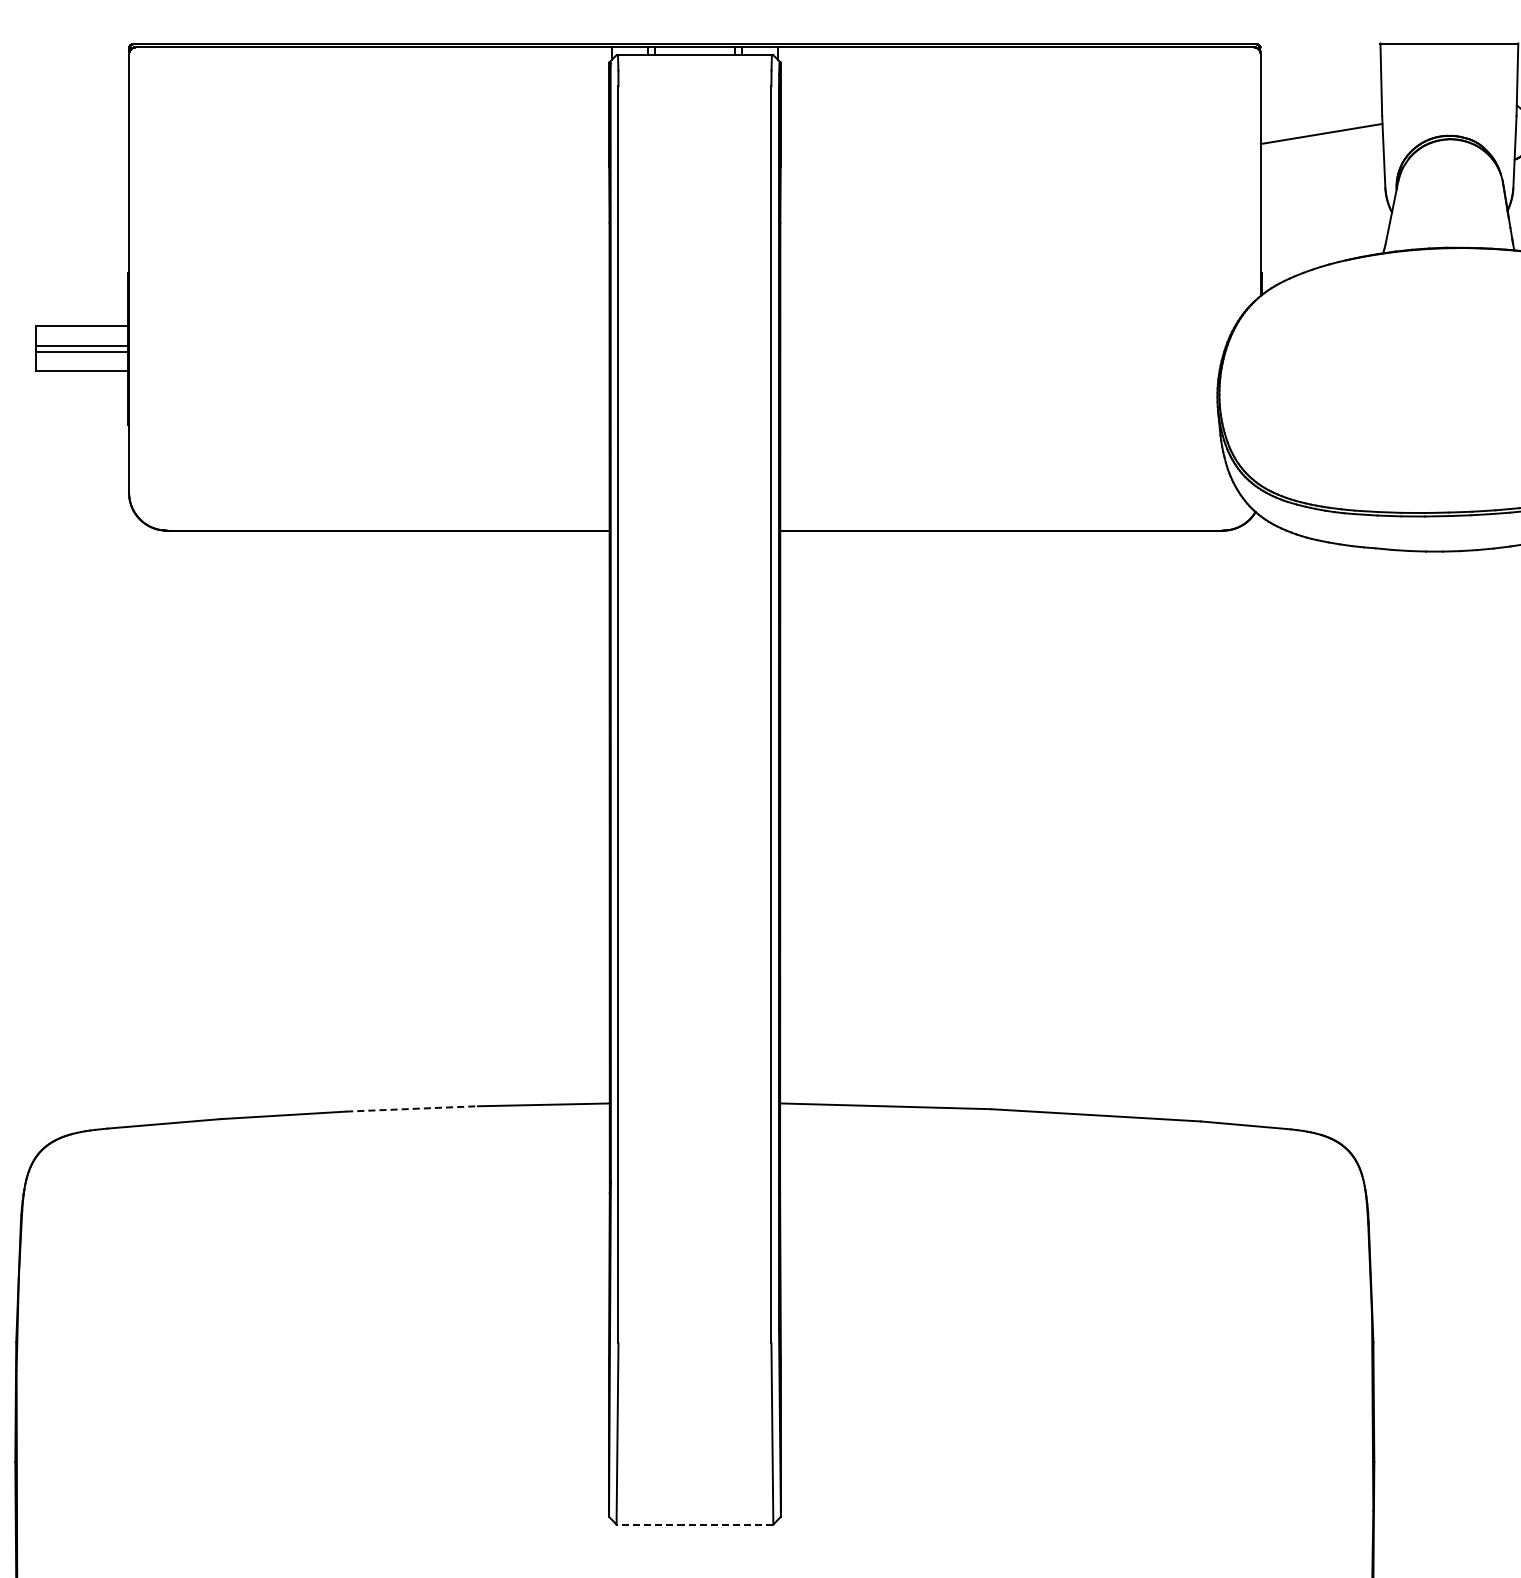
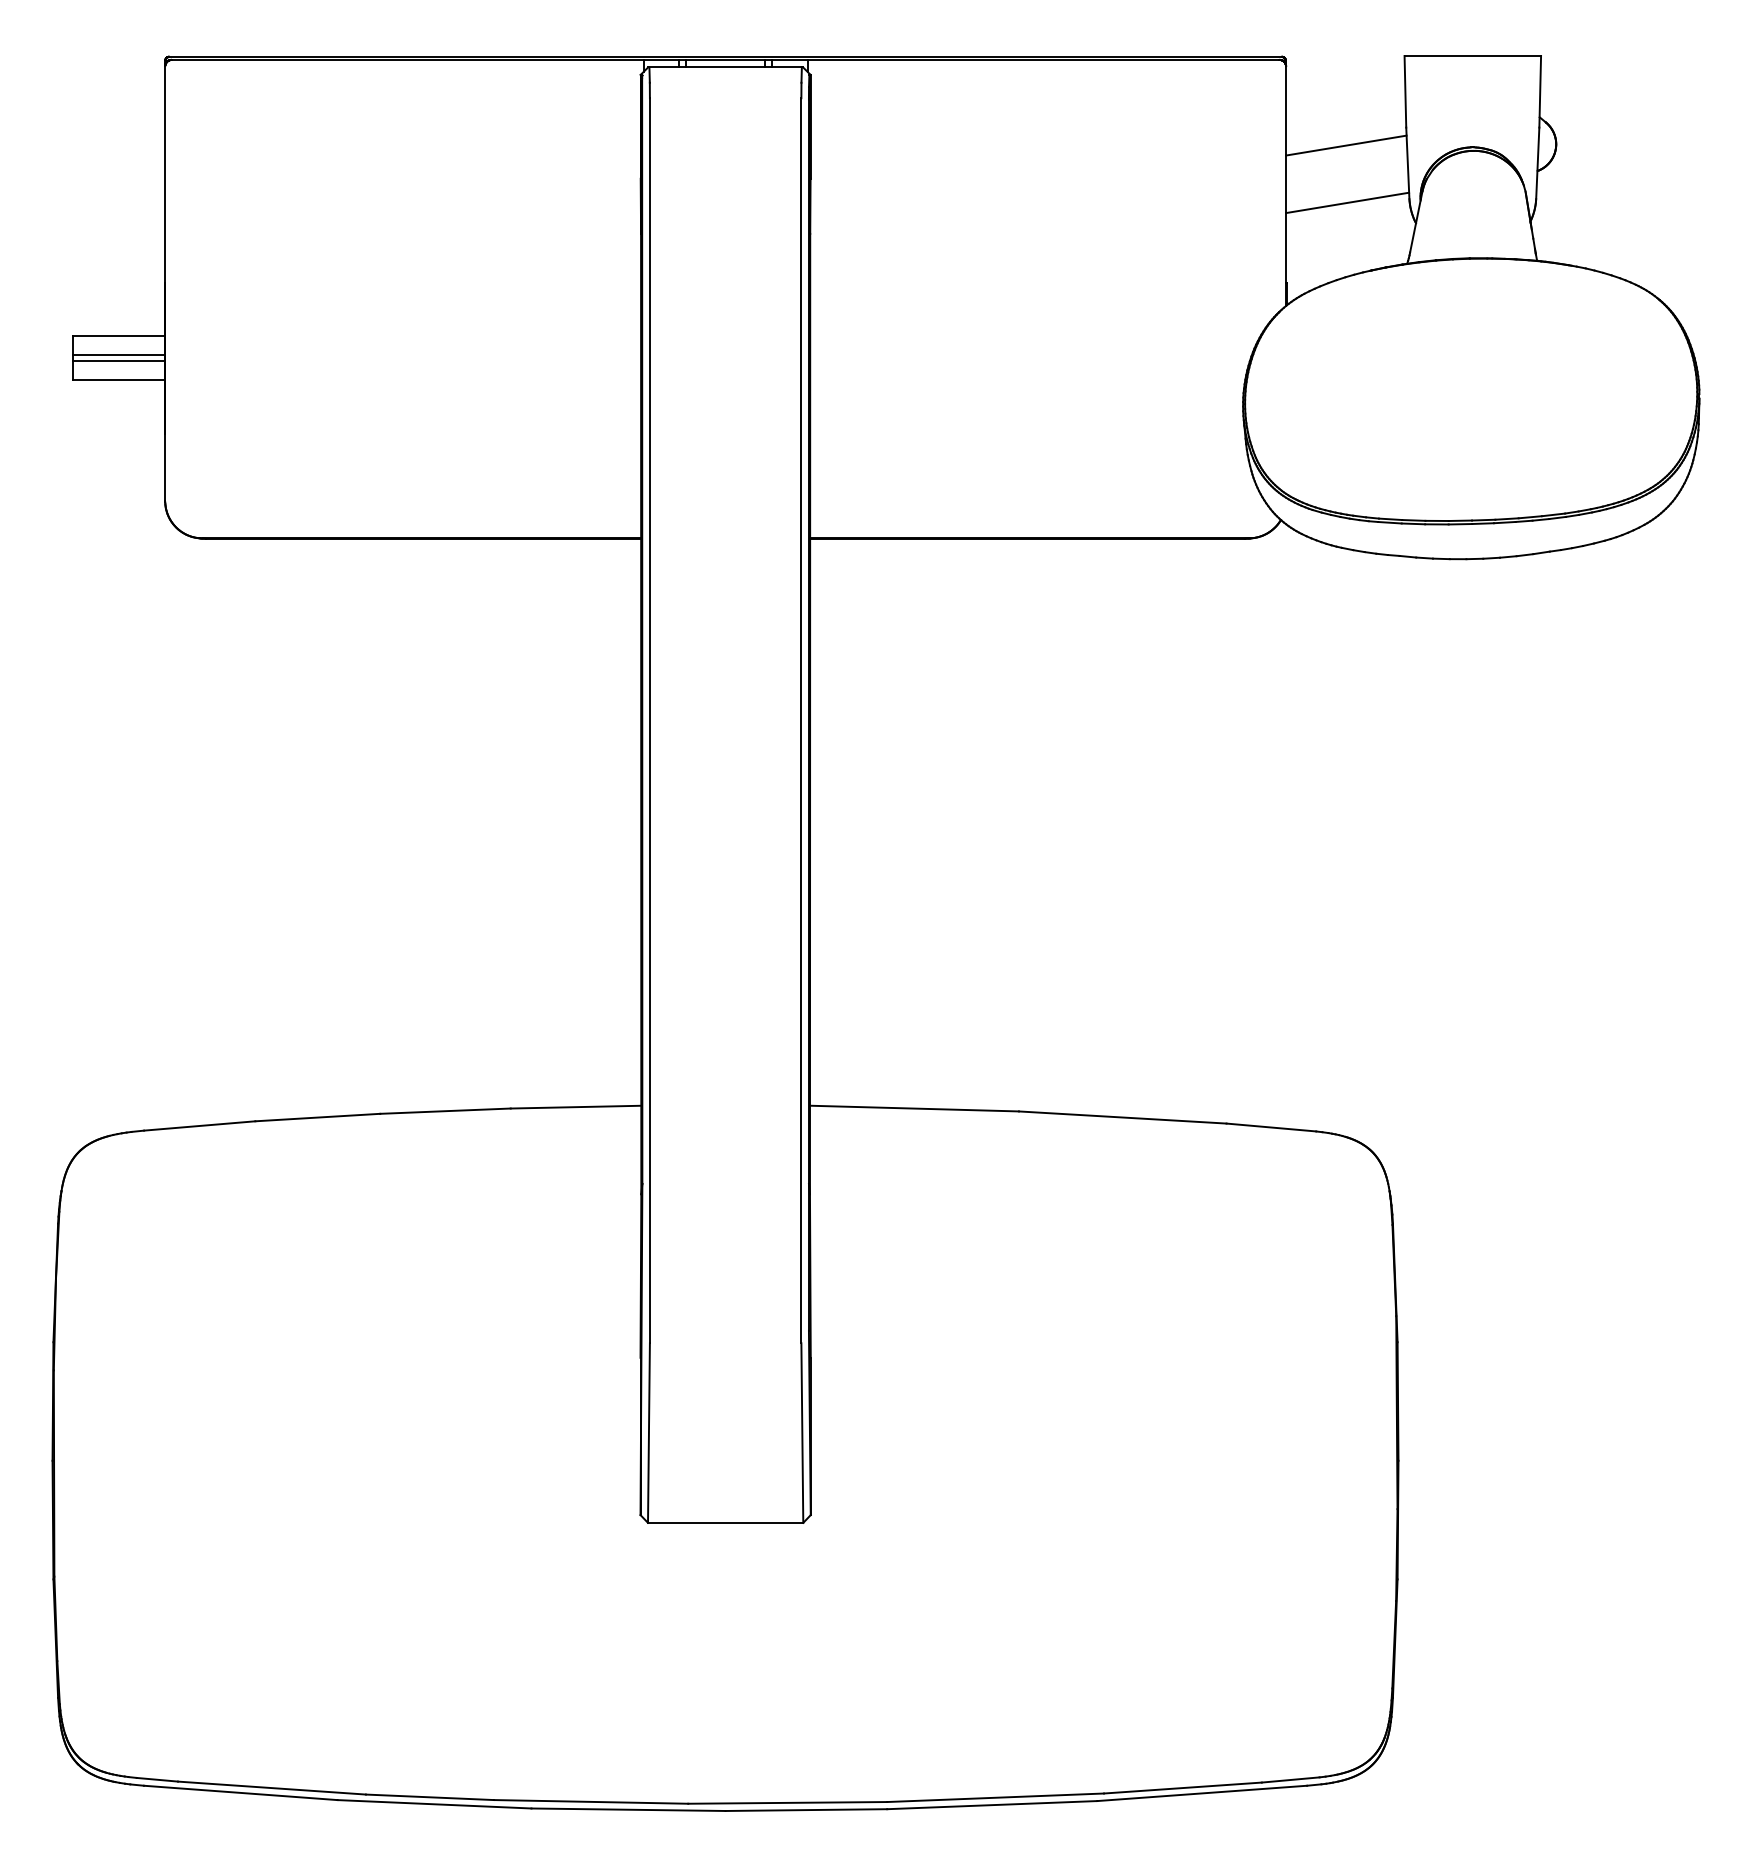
line: (1322, 191) -> (1347, 202), added
line: (412, 1109) -> (445, 1111), dashed -> solid
line: (694, 1524) -> (725, 1522), dashed -> solid

